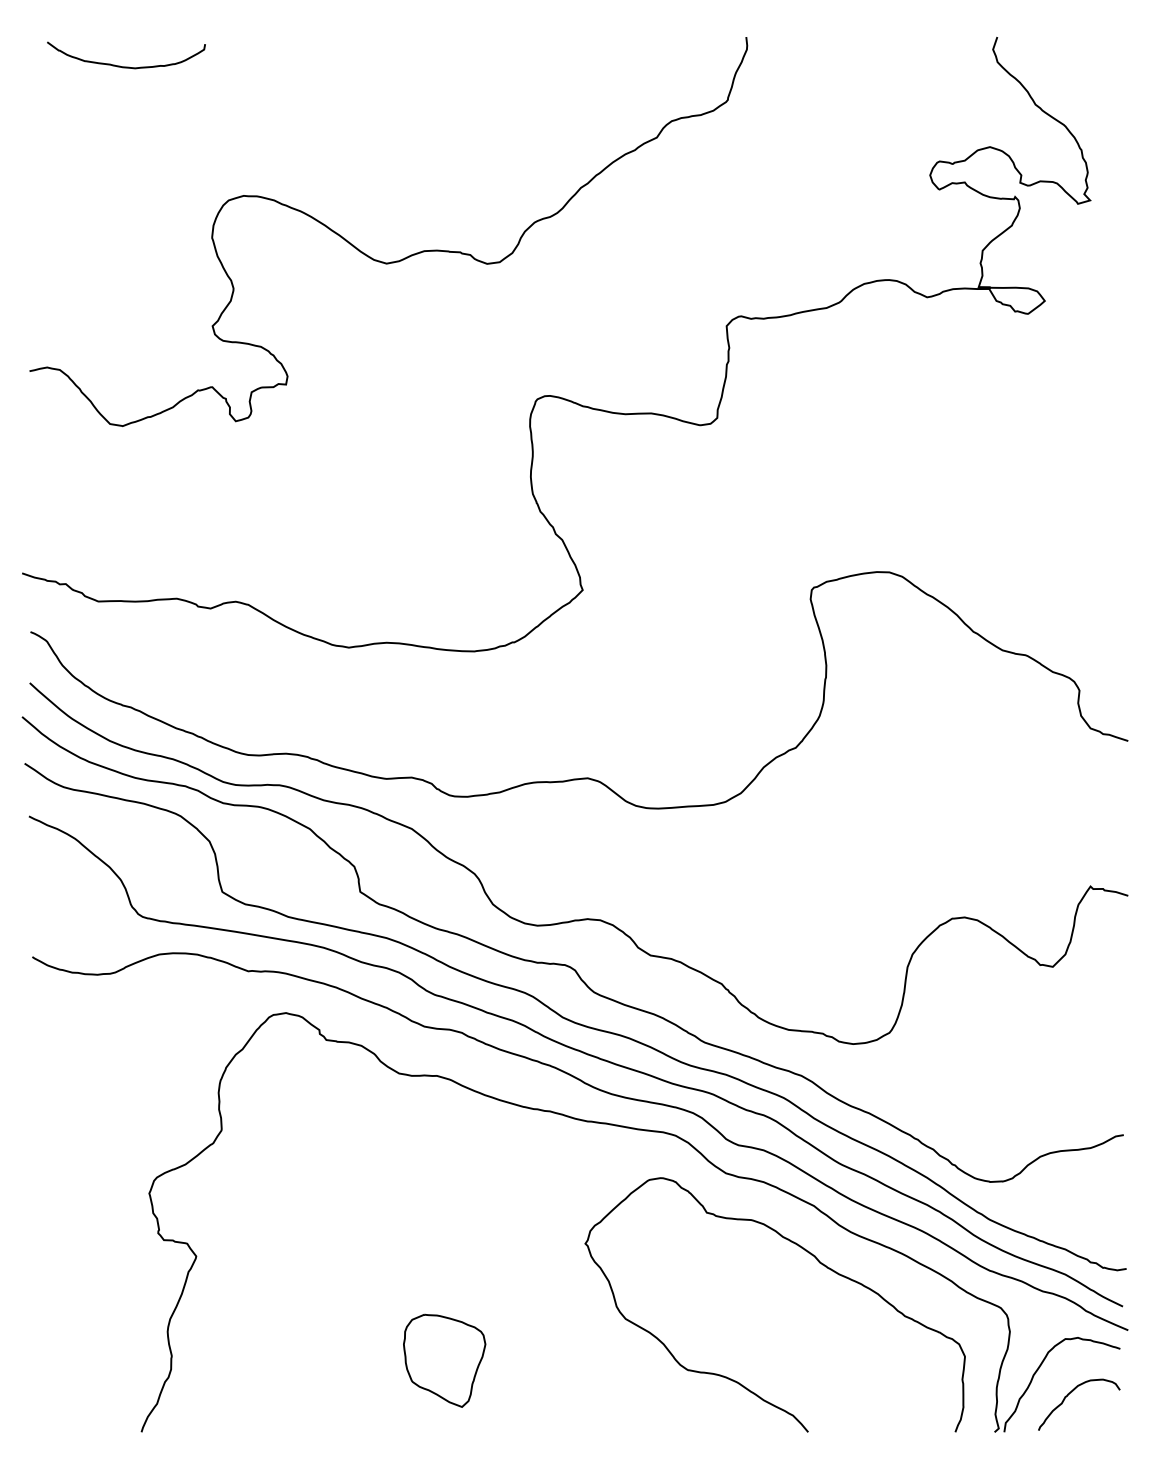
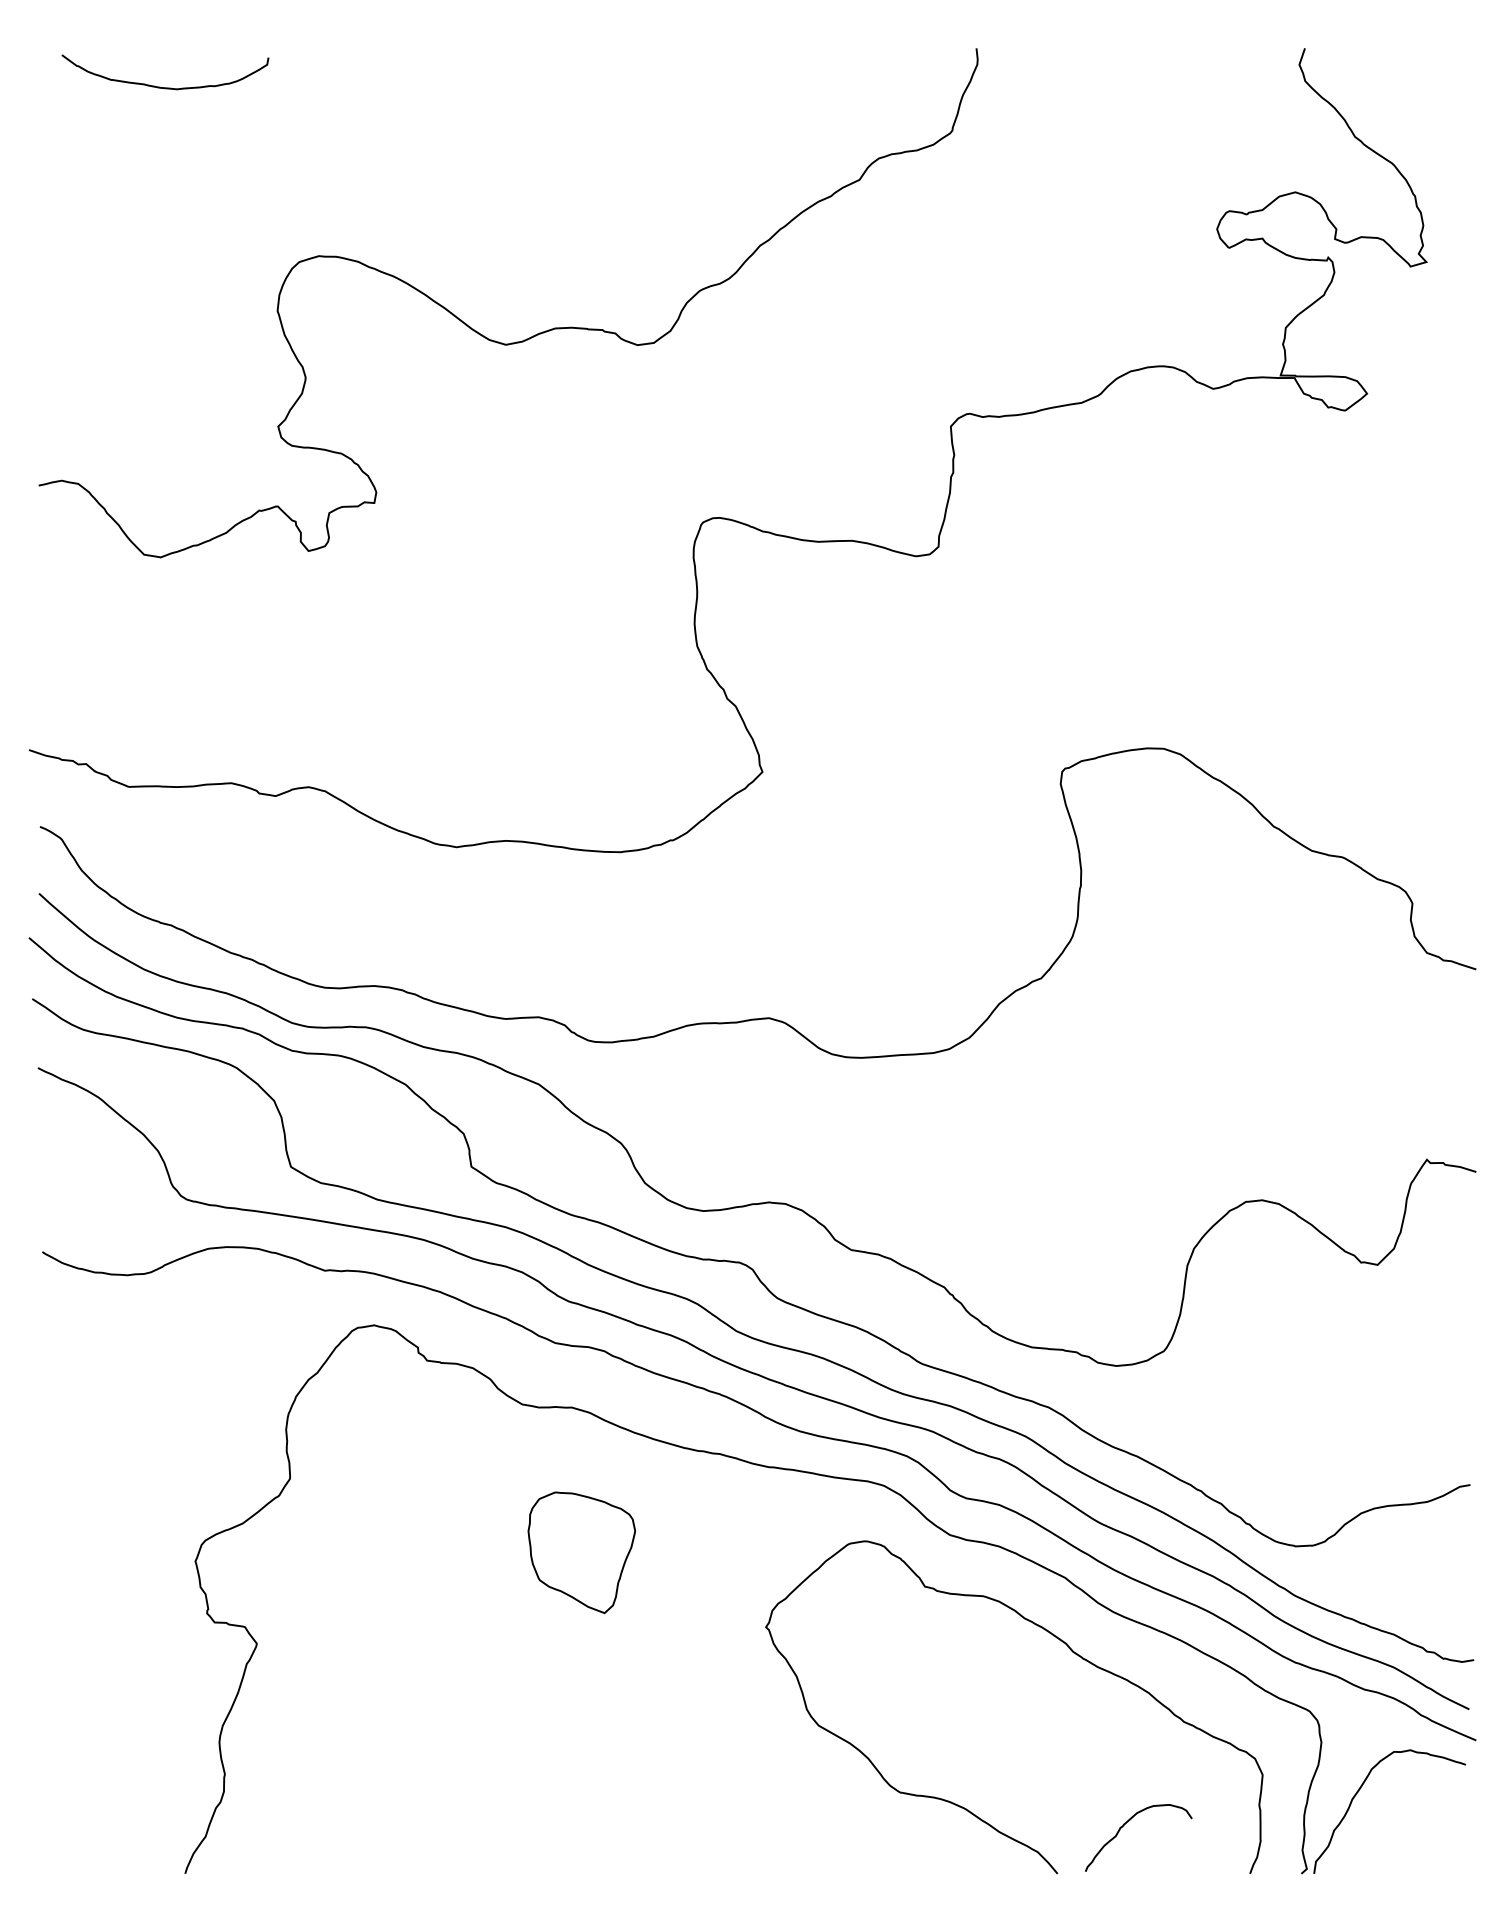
part: (444, 1360) -> (581, 1552), moved
curve: (1072, 1392) -> (1129, 1821), moved

